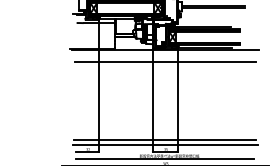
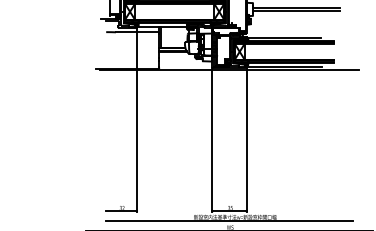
line: (165, 62) -> (229, 86), removed
line: (165, 140) -> (229, 195), removed
line: (165, 144) -> (229, 201), removed

